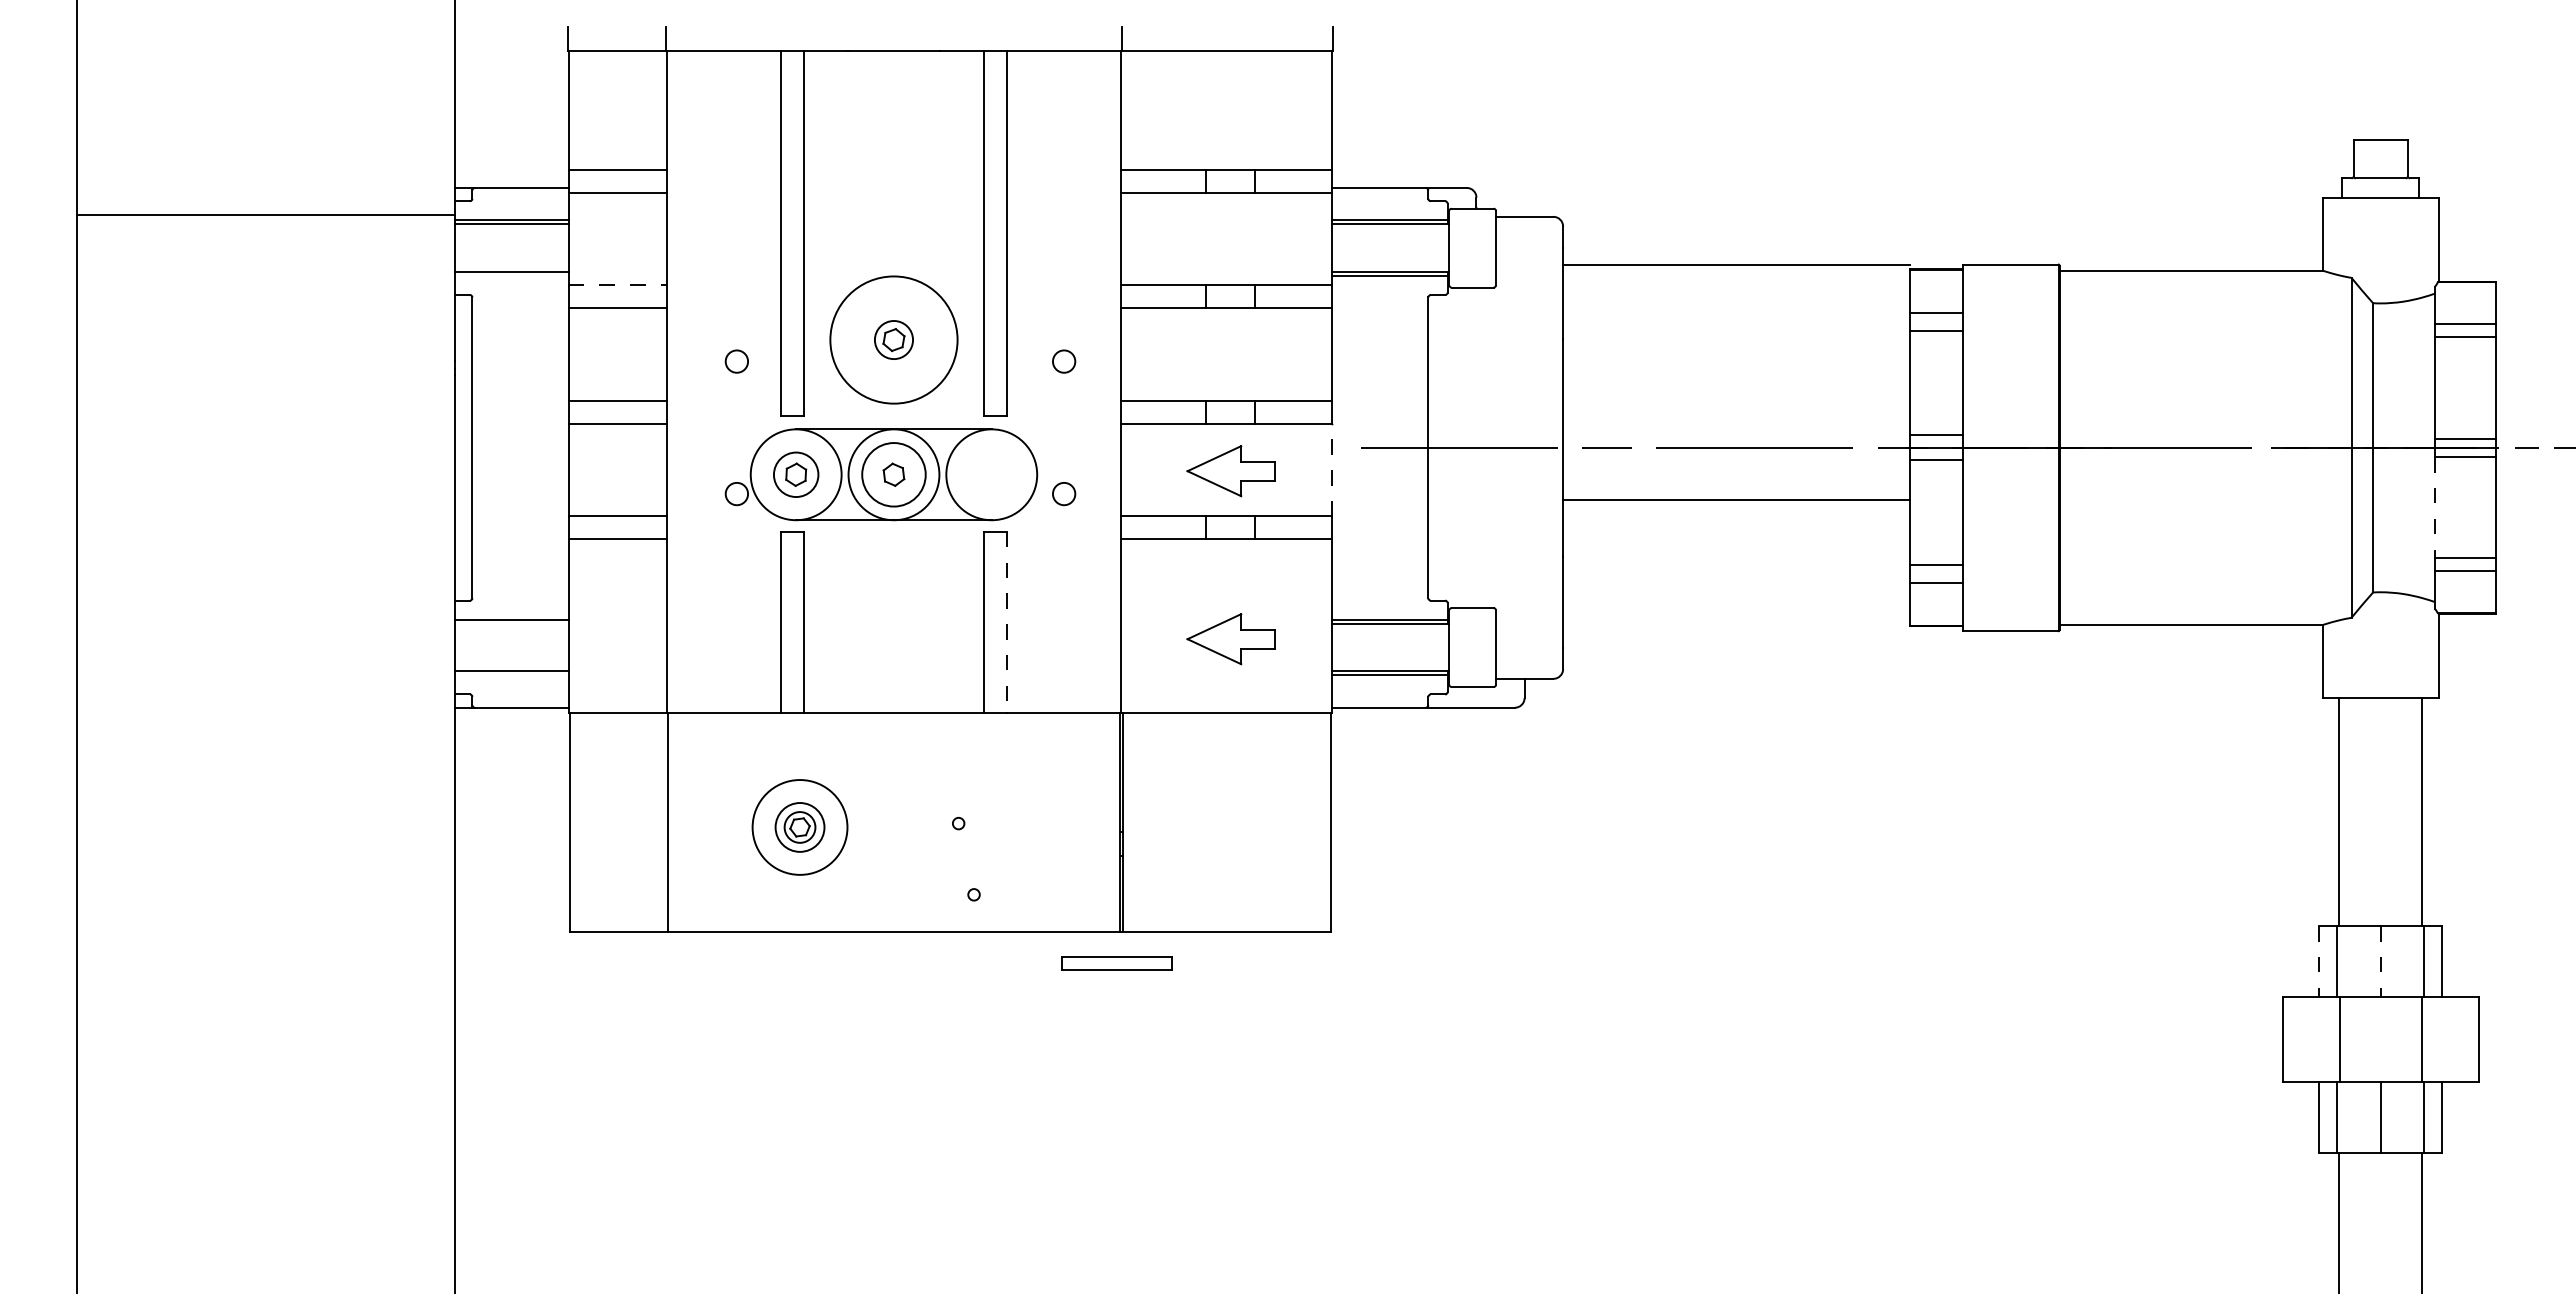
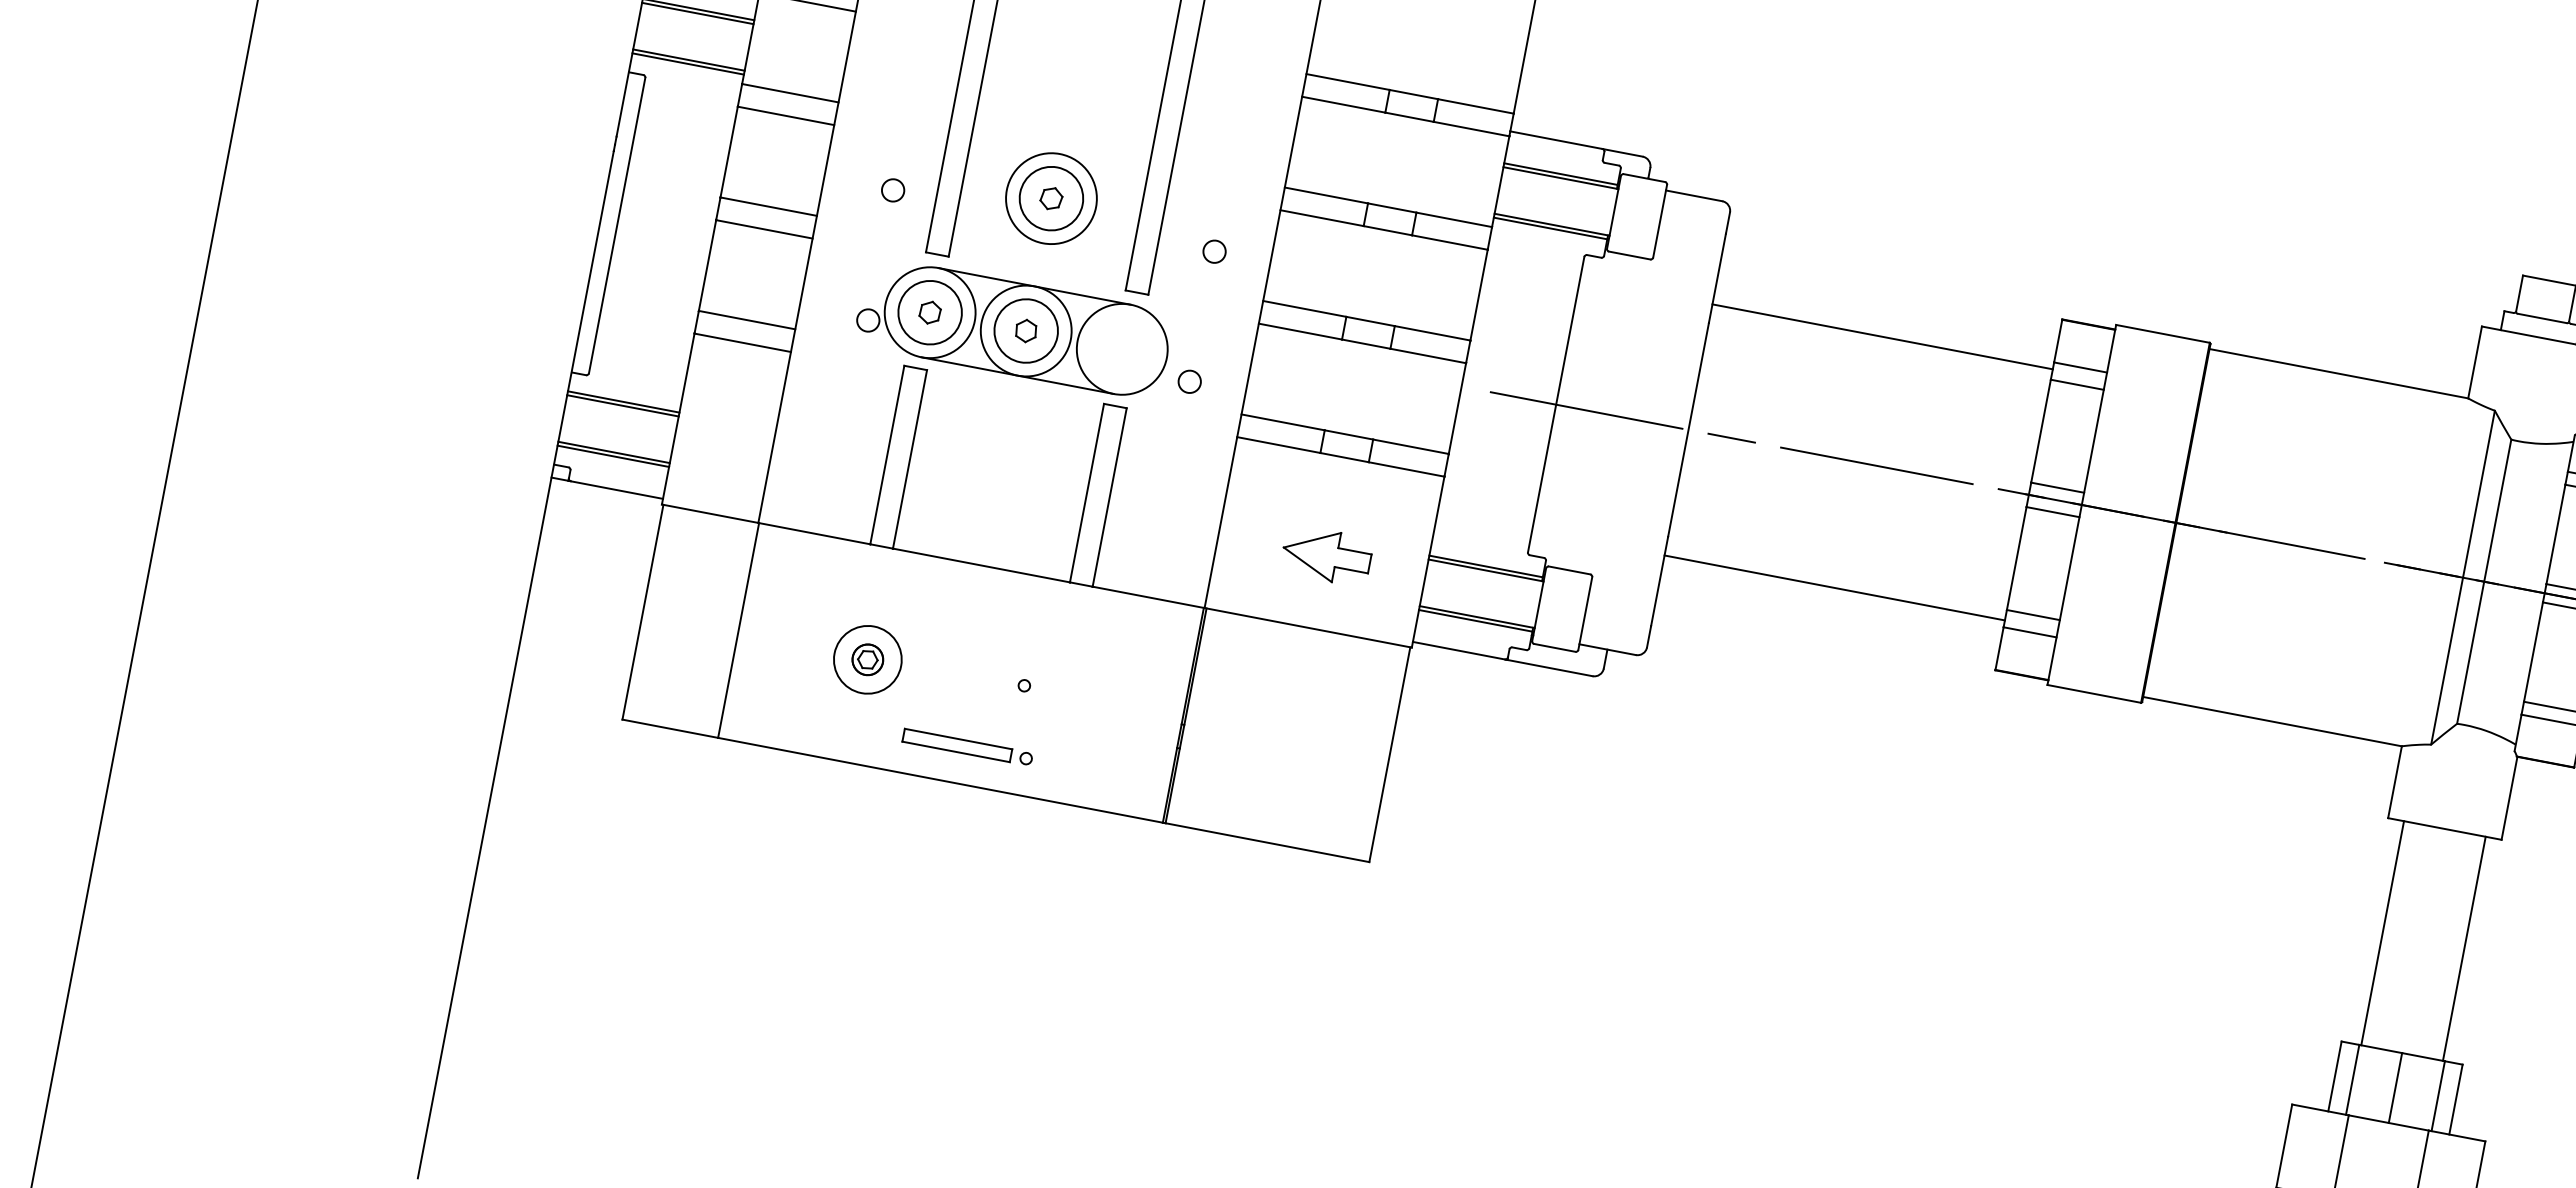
line: (1736, 265) -> (1882, 337), moved
line: (511, 275) -> (687, 63), added
line: (618, 285) -> (791, 93), dashed -> solid
circle: (893, 339) -> (1051, 198), size x0.71
circle: (893, 339) -> (1051, 198), size x1.67
line: (1332, 469) -> (1457, 408), dashed -> solid
part: (1230, 471) -> (1357, 390), removed
circle: (795, 474) -> (929, 312), size x1.43
line: (1736, 499) -> (1834, 587), moved
line: (2434, 507) -> (2533, 651), dashed -> solid
line: (1007, 622) -> (1110, 497), dashed -> solid
line: (511, 623) -> (622, 405), added
line: (511, 675) -> (612, 456), added
circle: (799, 827) -> (867, 659), size x0.62
circle: (799, 827) -> (867, 659), size x0.71
line: (2319, 961) -> (2335, 1076), dashed -> solid
line: (2380, 961) -> (2395, 1087), dashed -> solid
part: (1116, 963) -> (956, 745), moved

